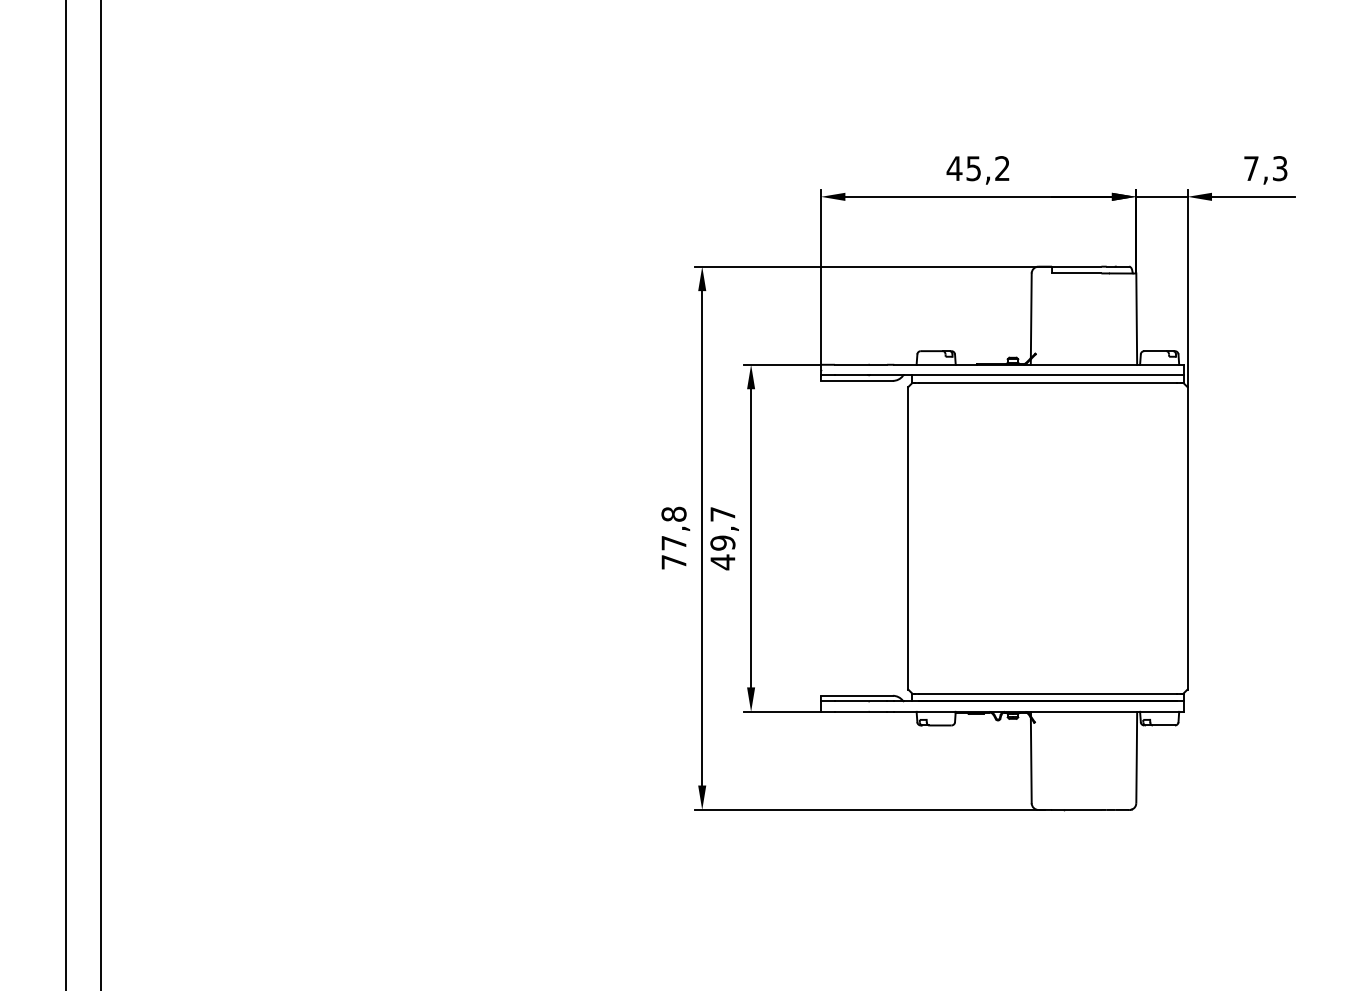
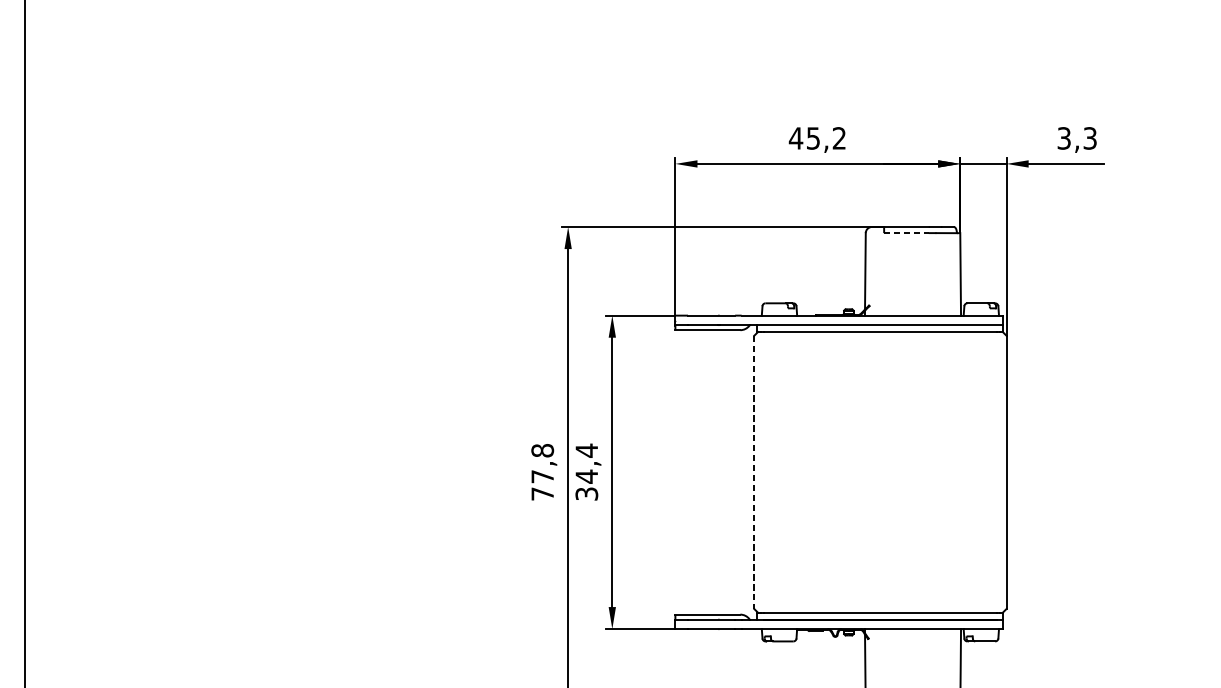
text: (1251, 168) -> (1064, 138), 7,3 -> 3,3
line: (1076, 273) -> (906, 233), solid -> dashed
text: (722, 538) -> (586, 472), 49,7 -> 34,4
line: (908, 538) -> (754, 472), solid -> dashed

